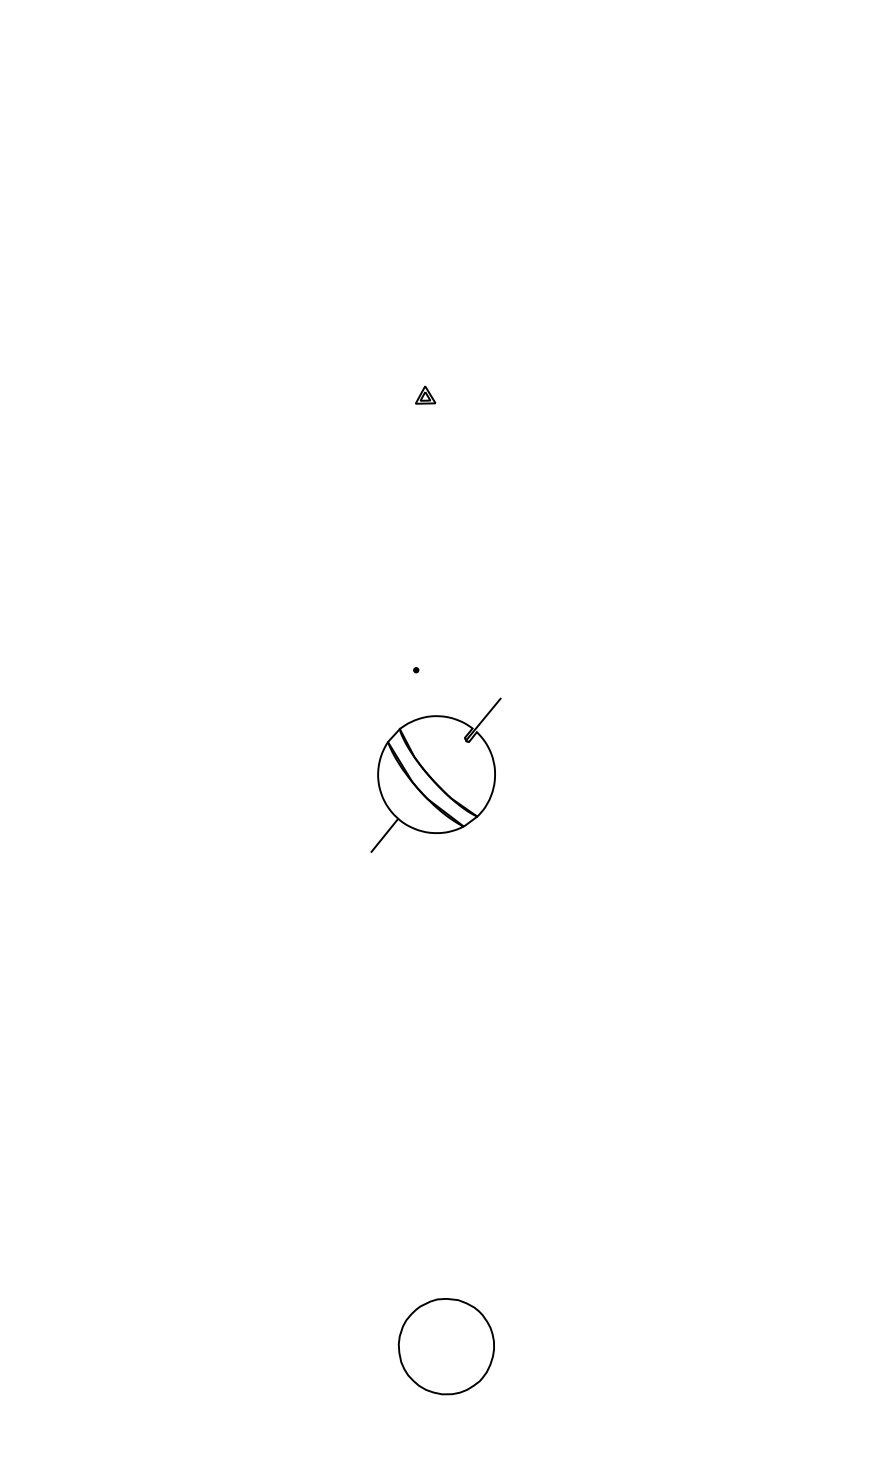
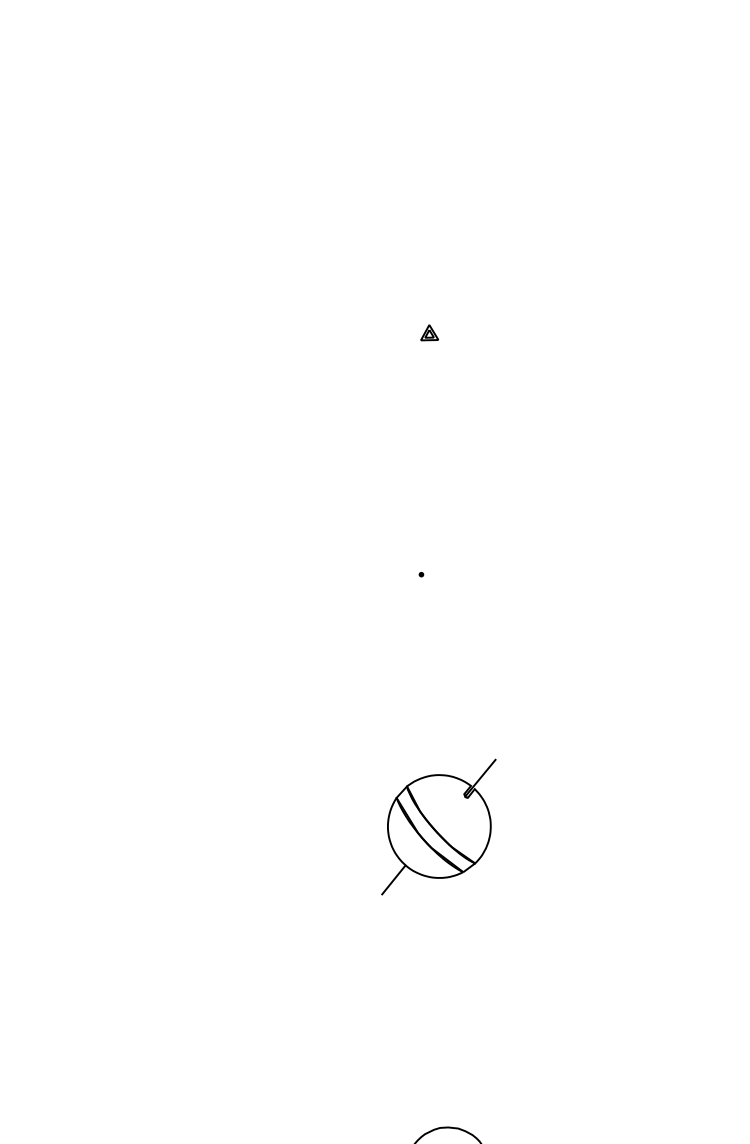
part: (435, 774) -> (438, 826), moved

